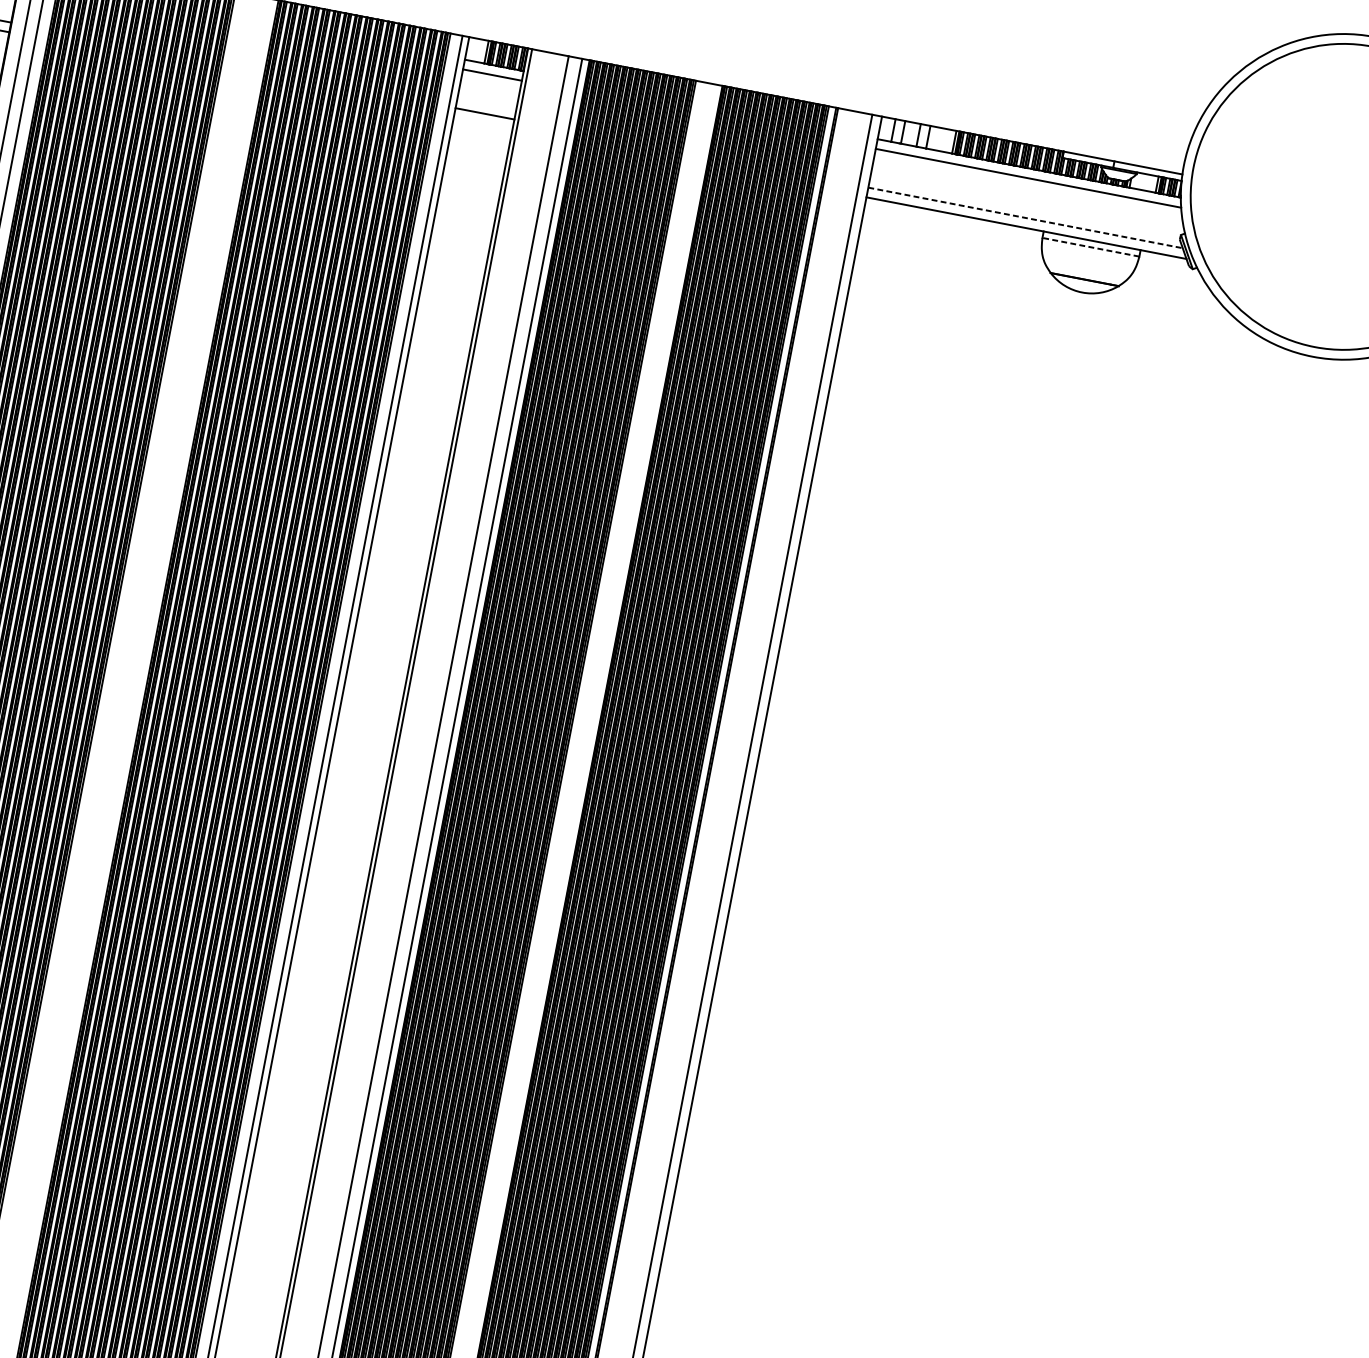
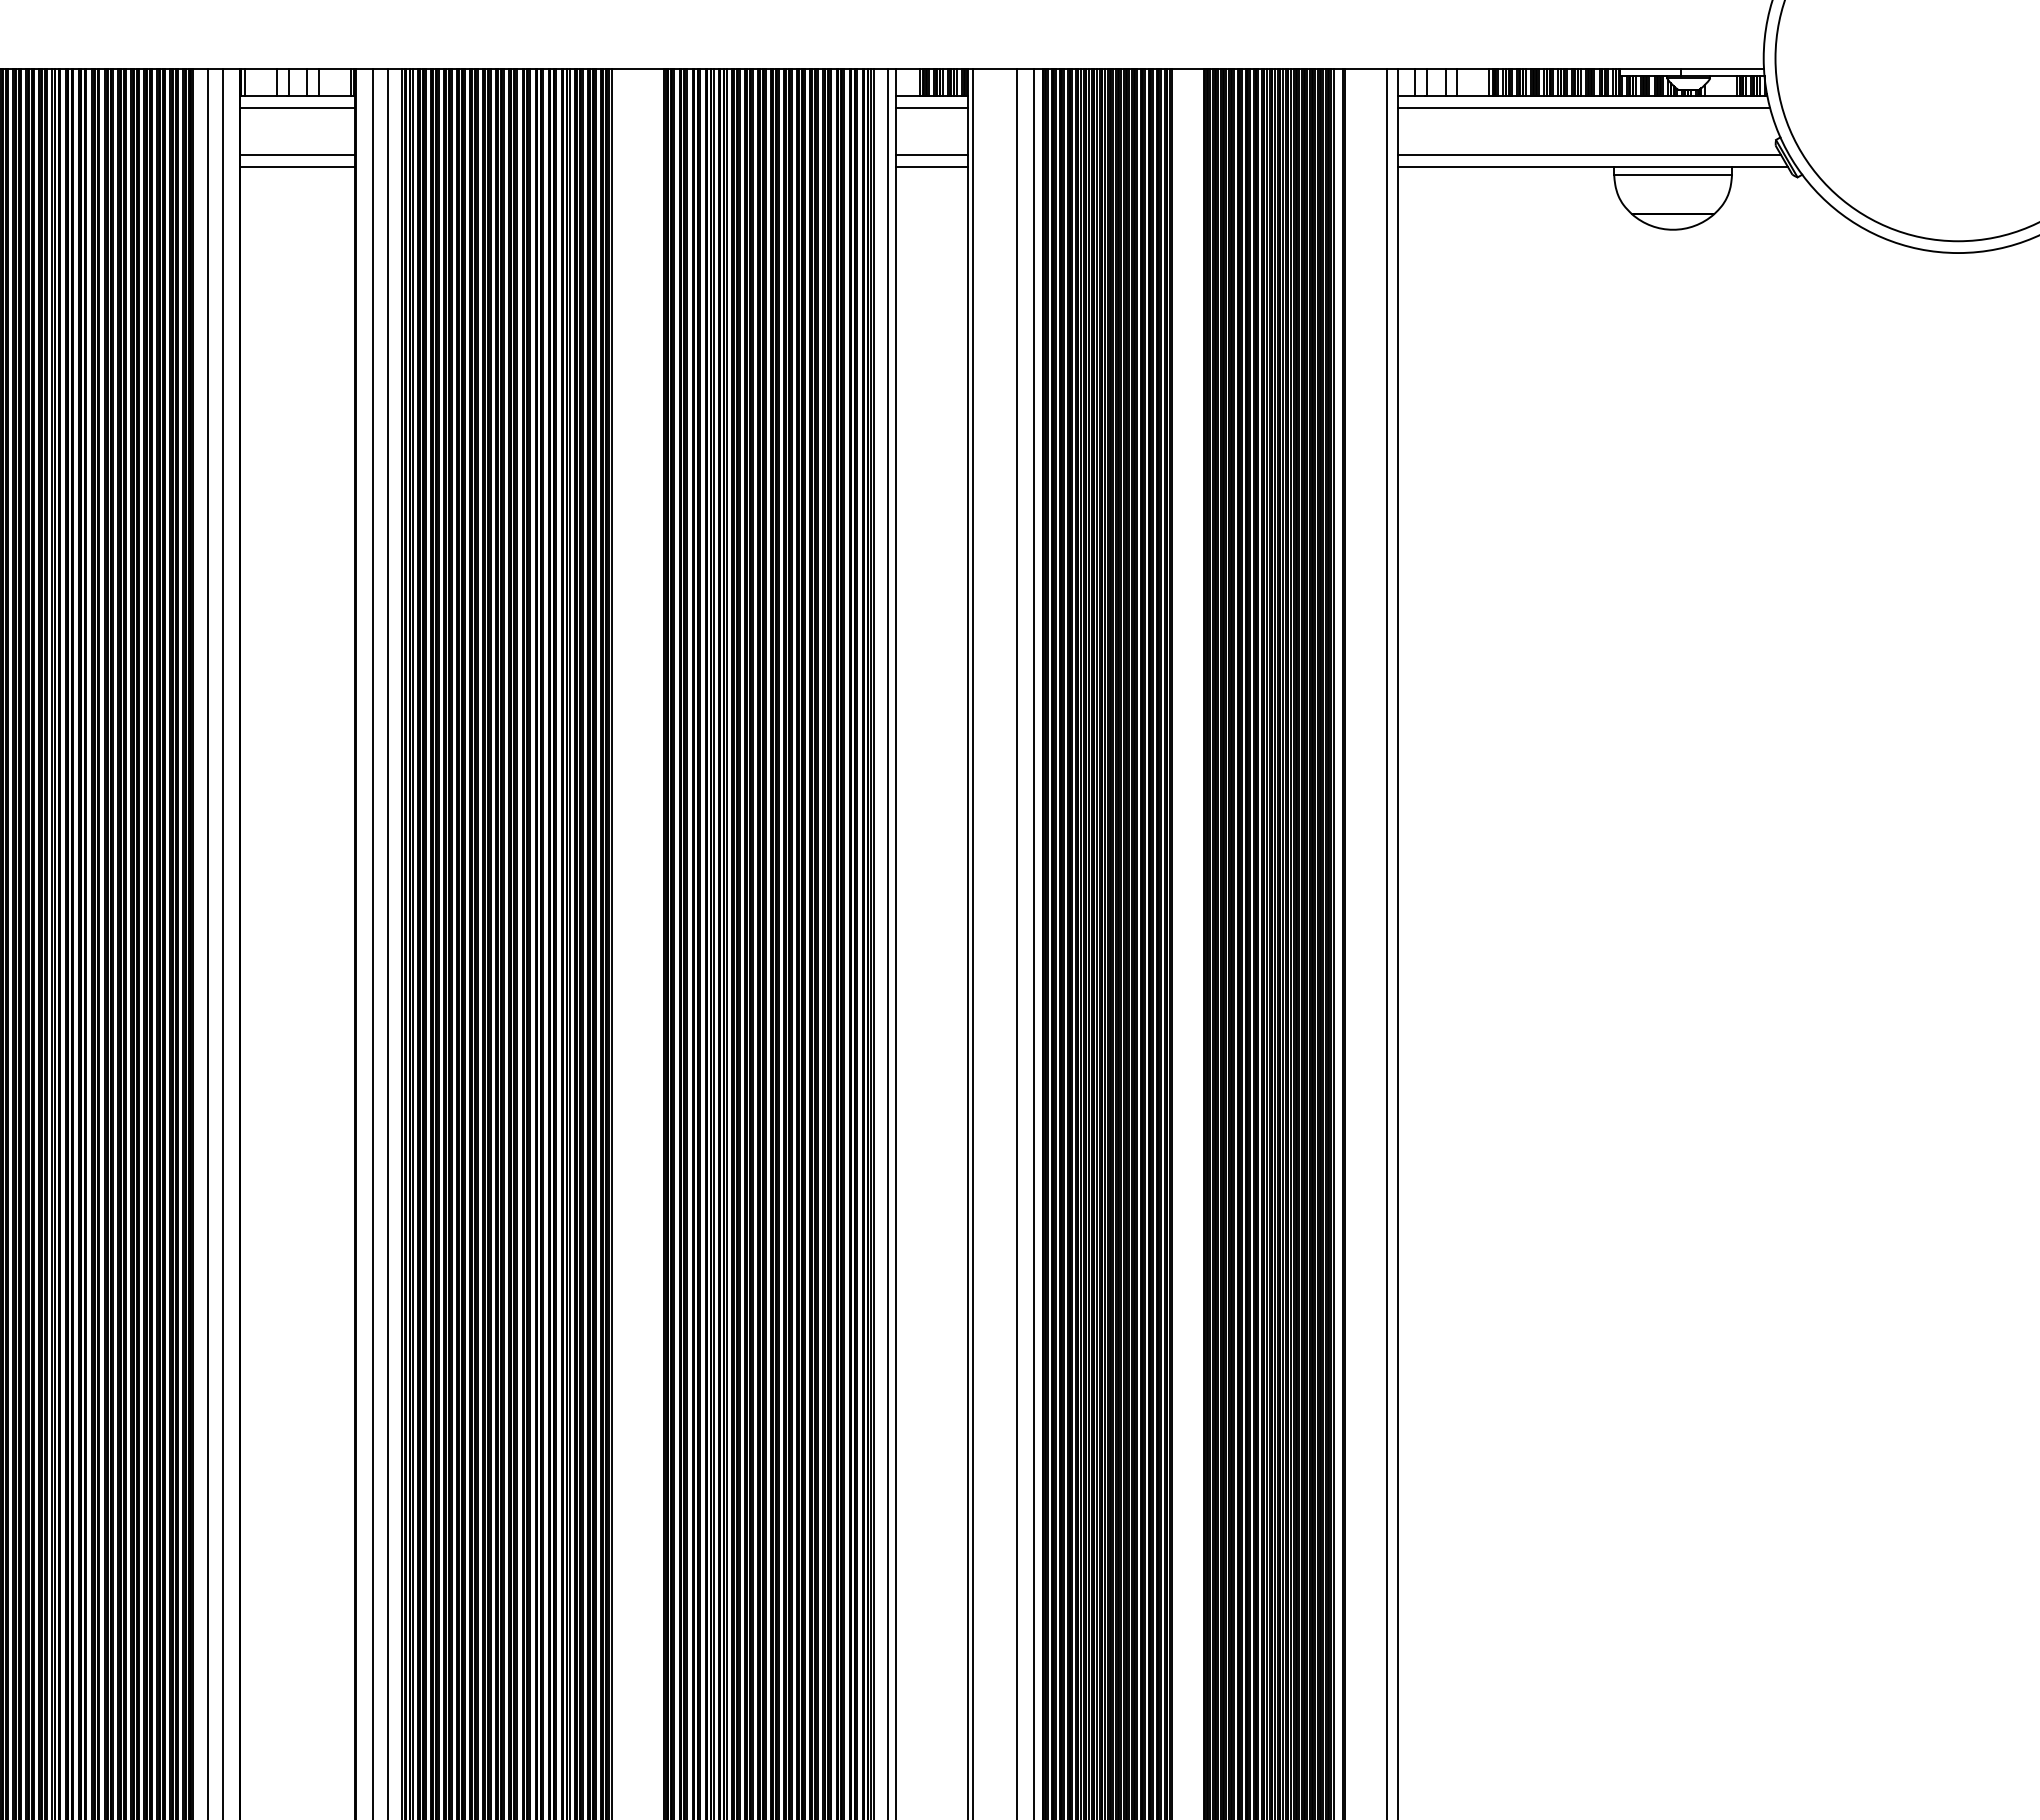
line: (482, 123) -> (931, 166), added
line: (1026, 218) -> (1590, 155), dashed -> solid
line: (1091, 247) -> (1673, 174), dashed -> solid

